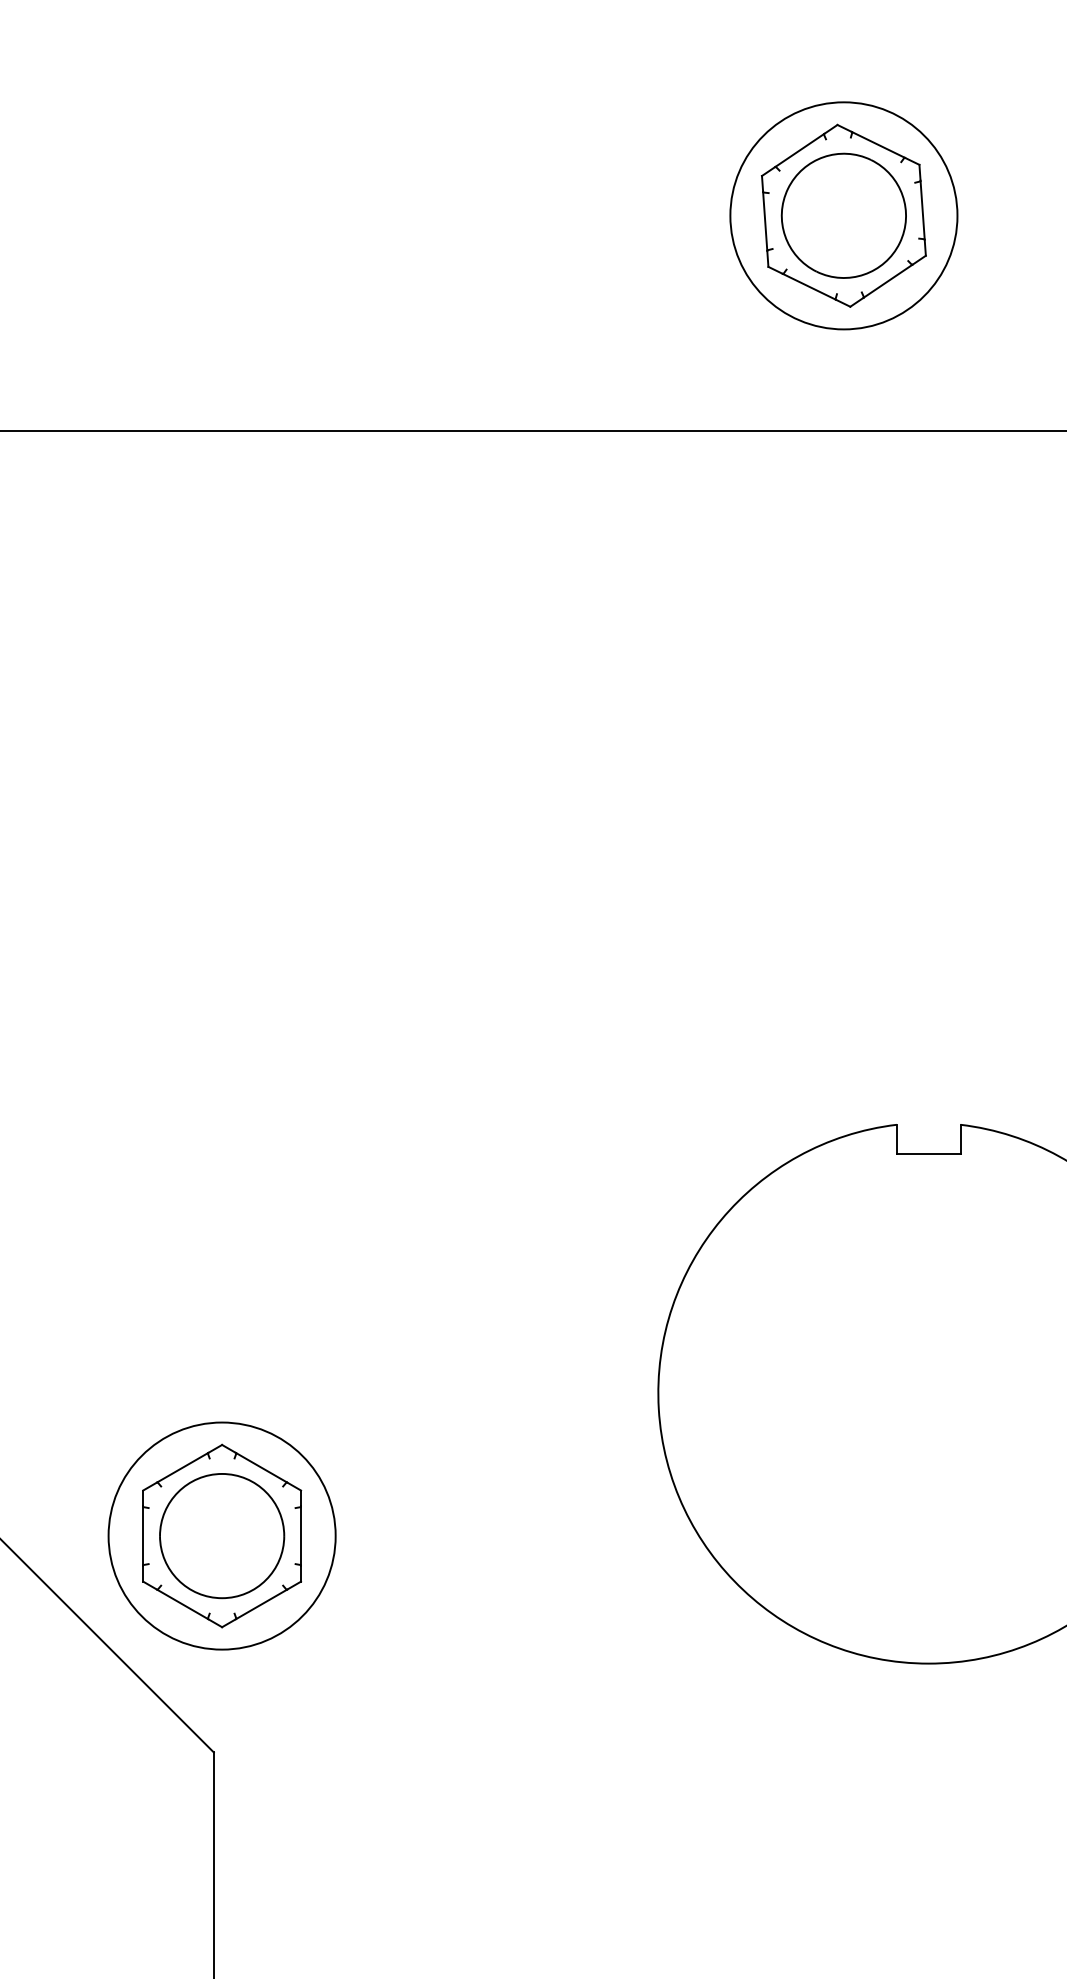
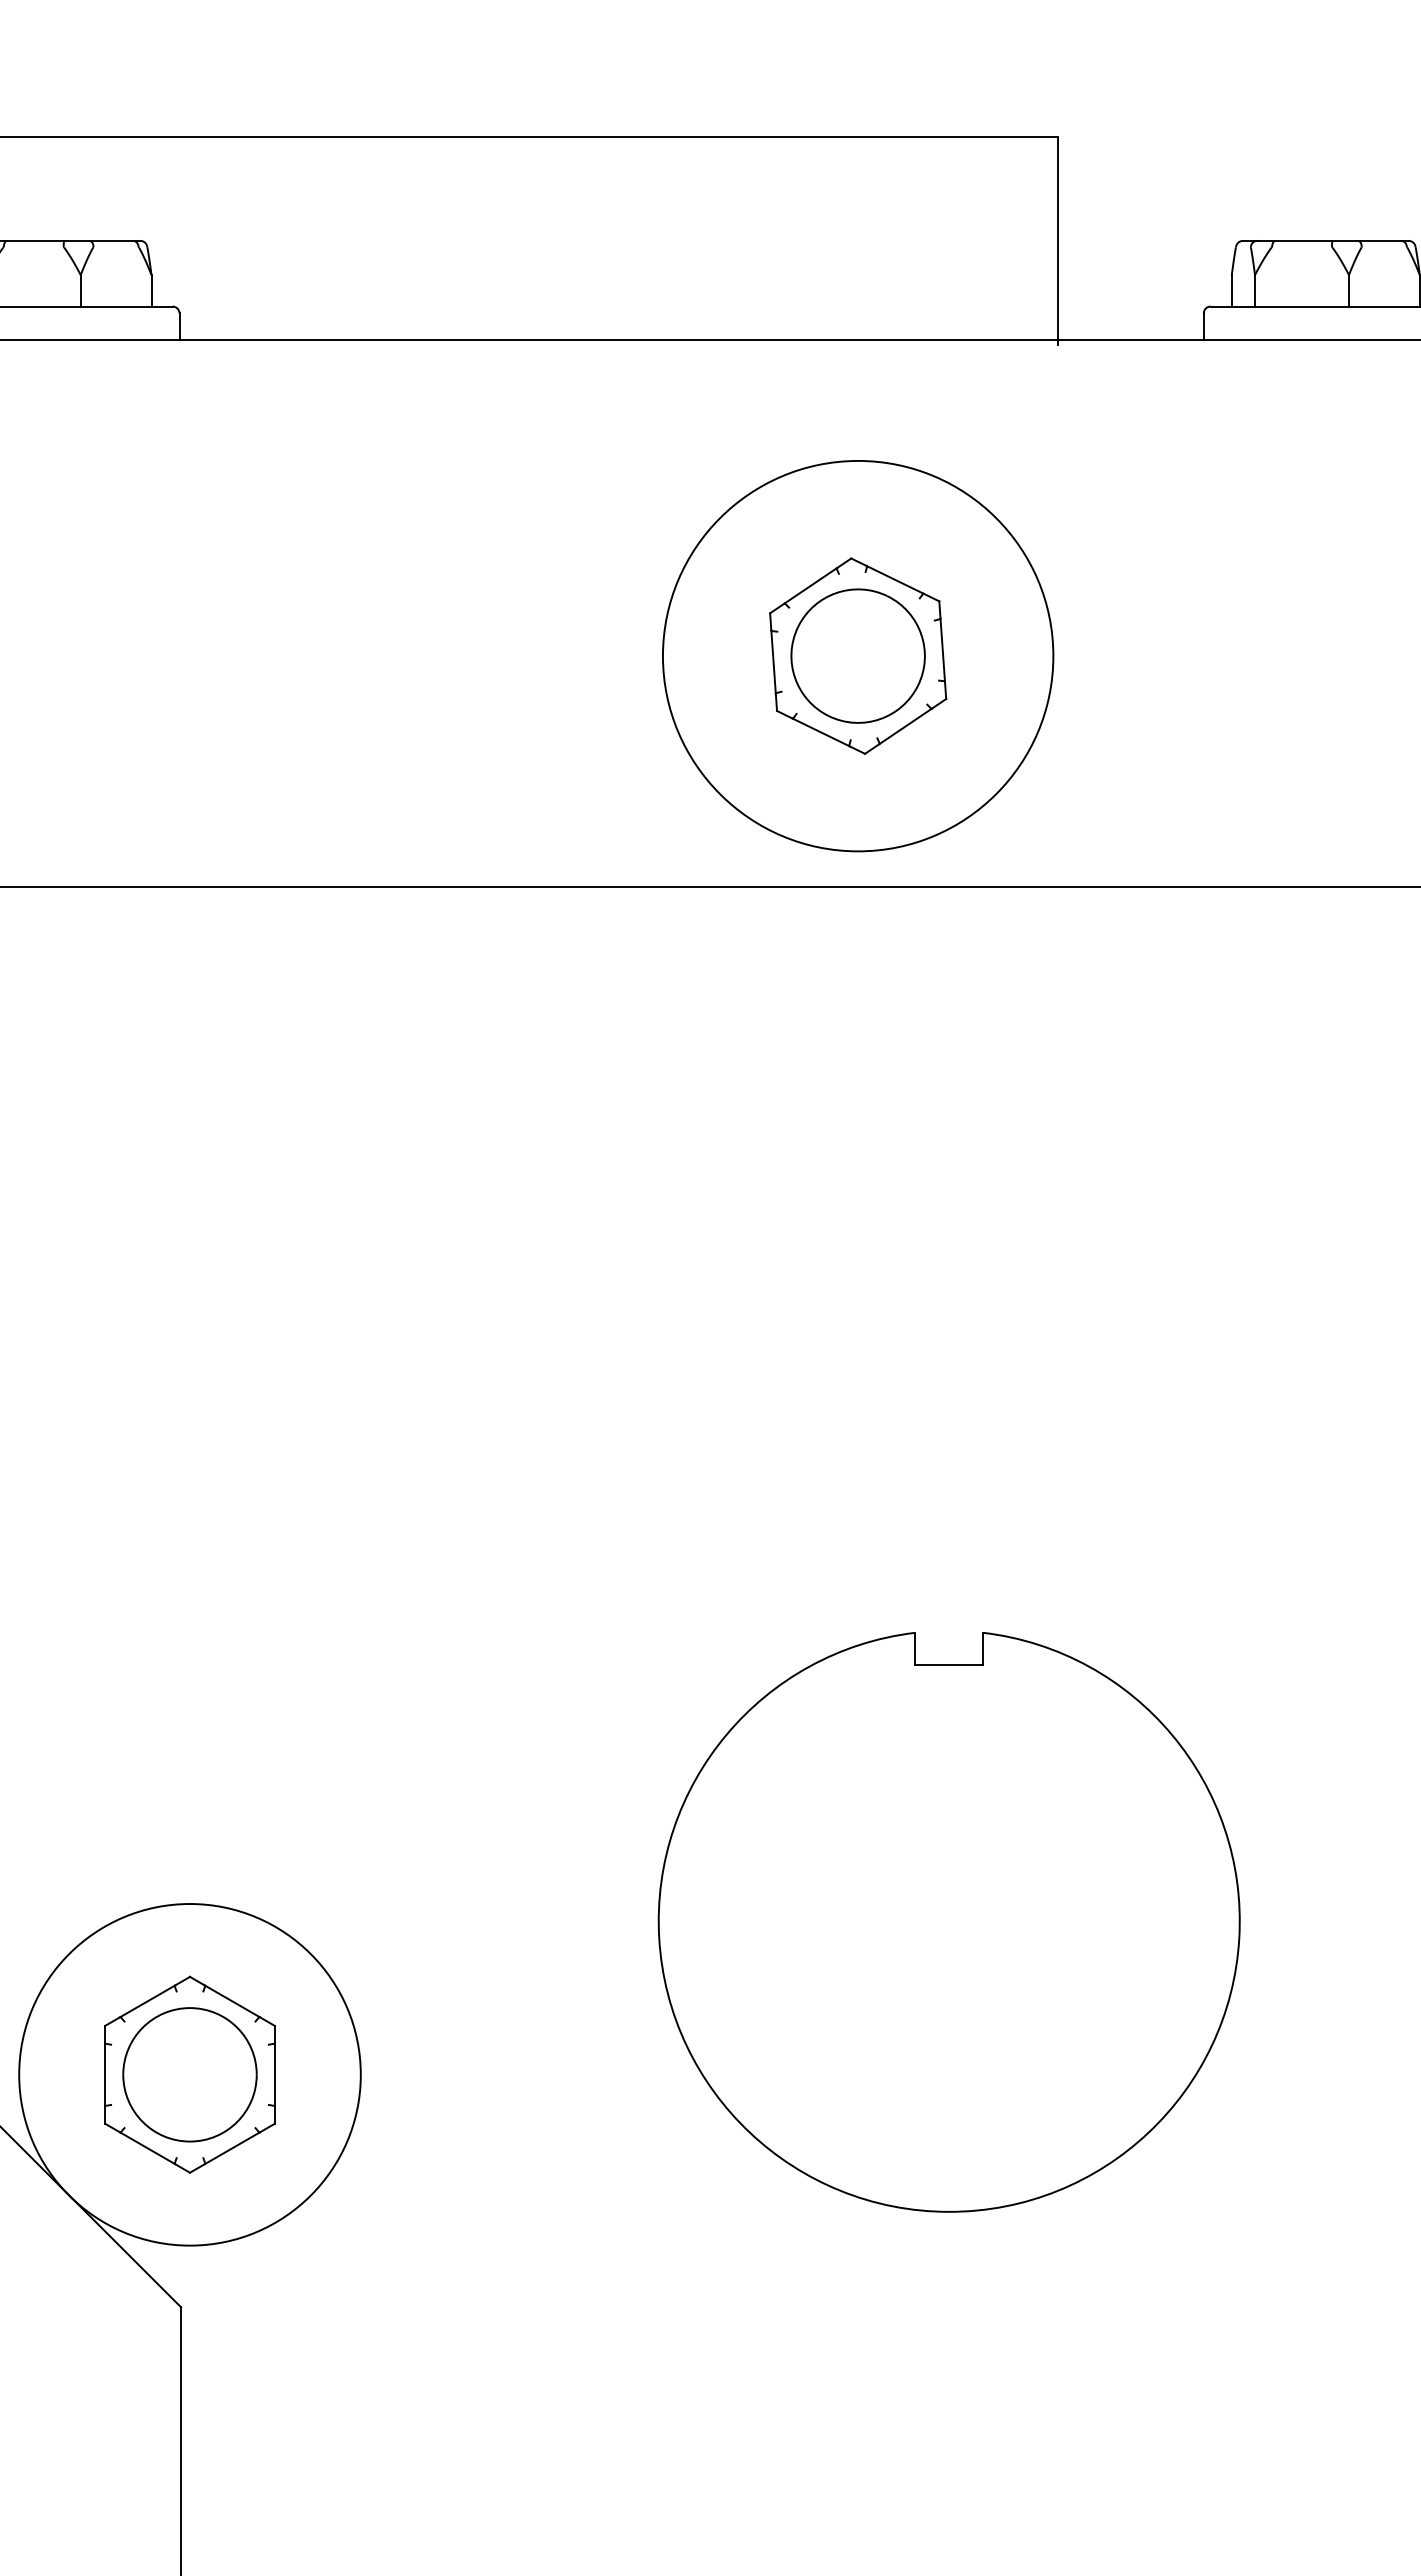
circle: (844, 216) -> (858, 656), size x1.6
circle: (222, 1535) -> (190, 2074), size x1.4

